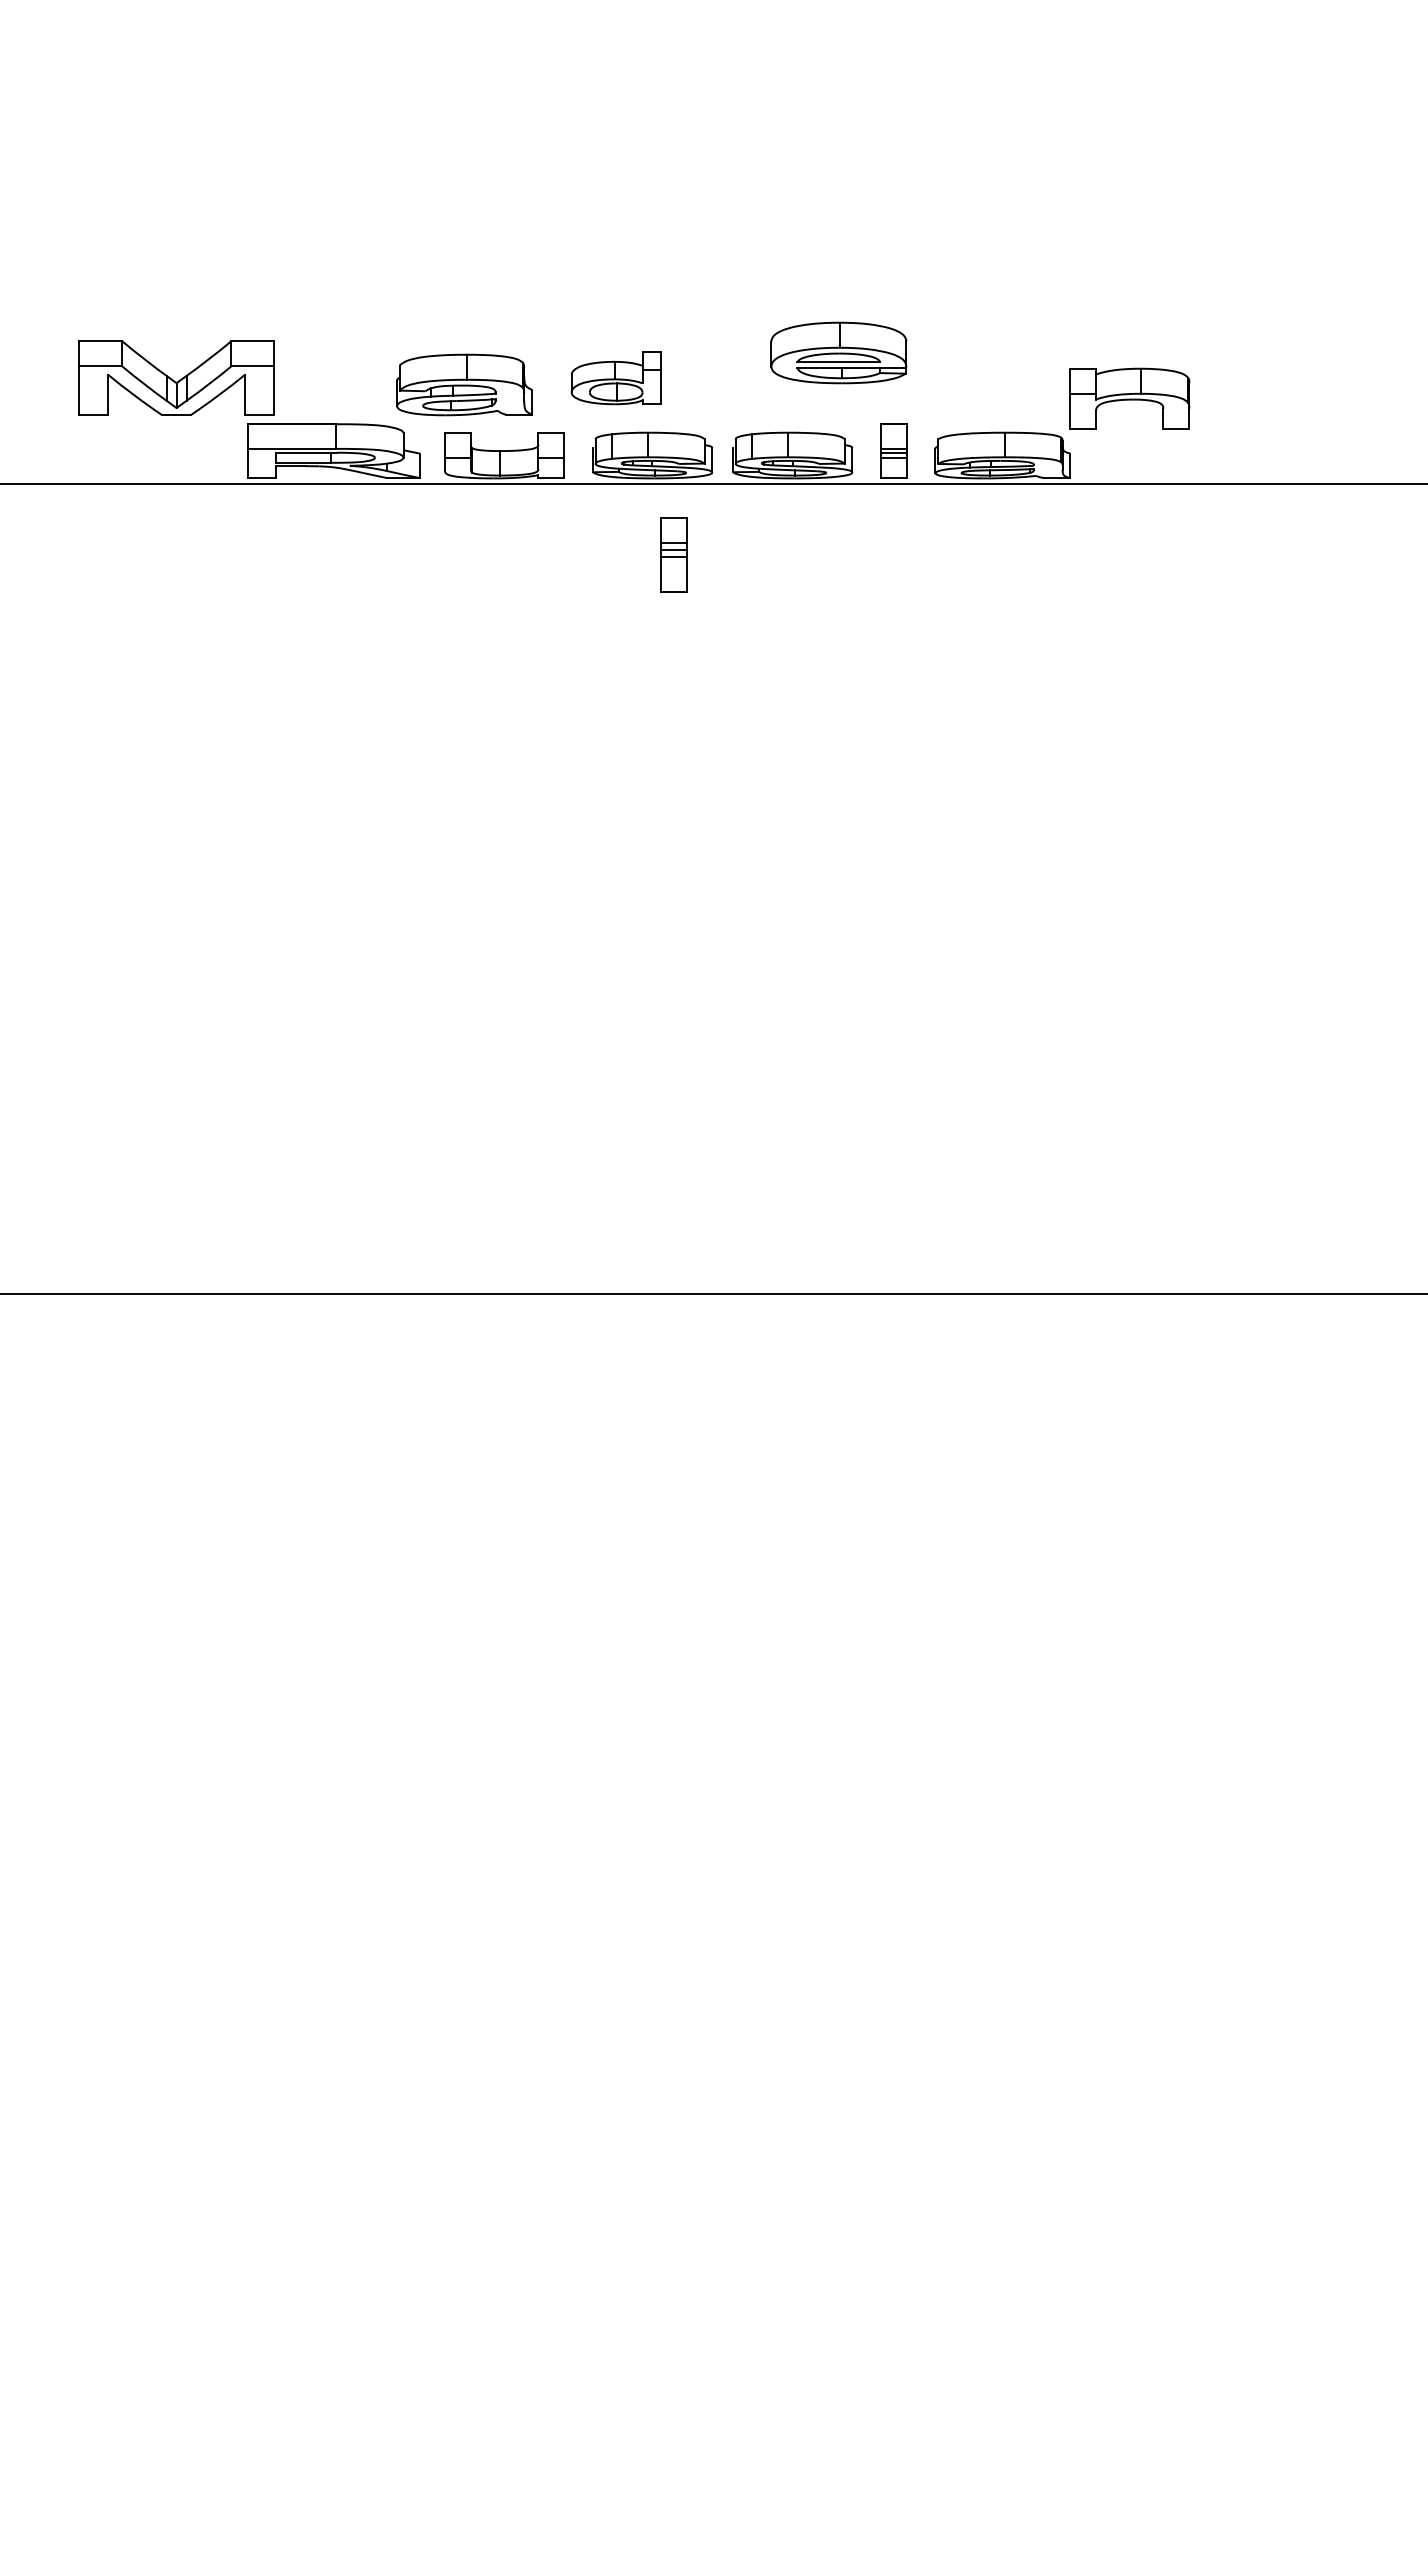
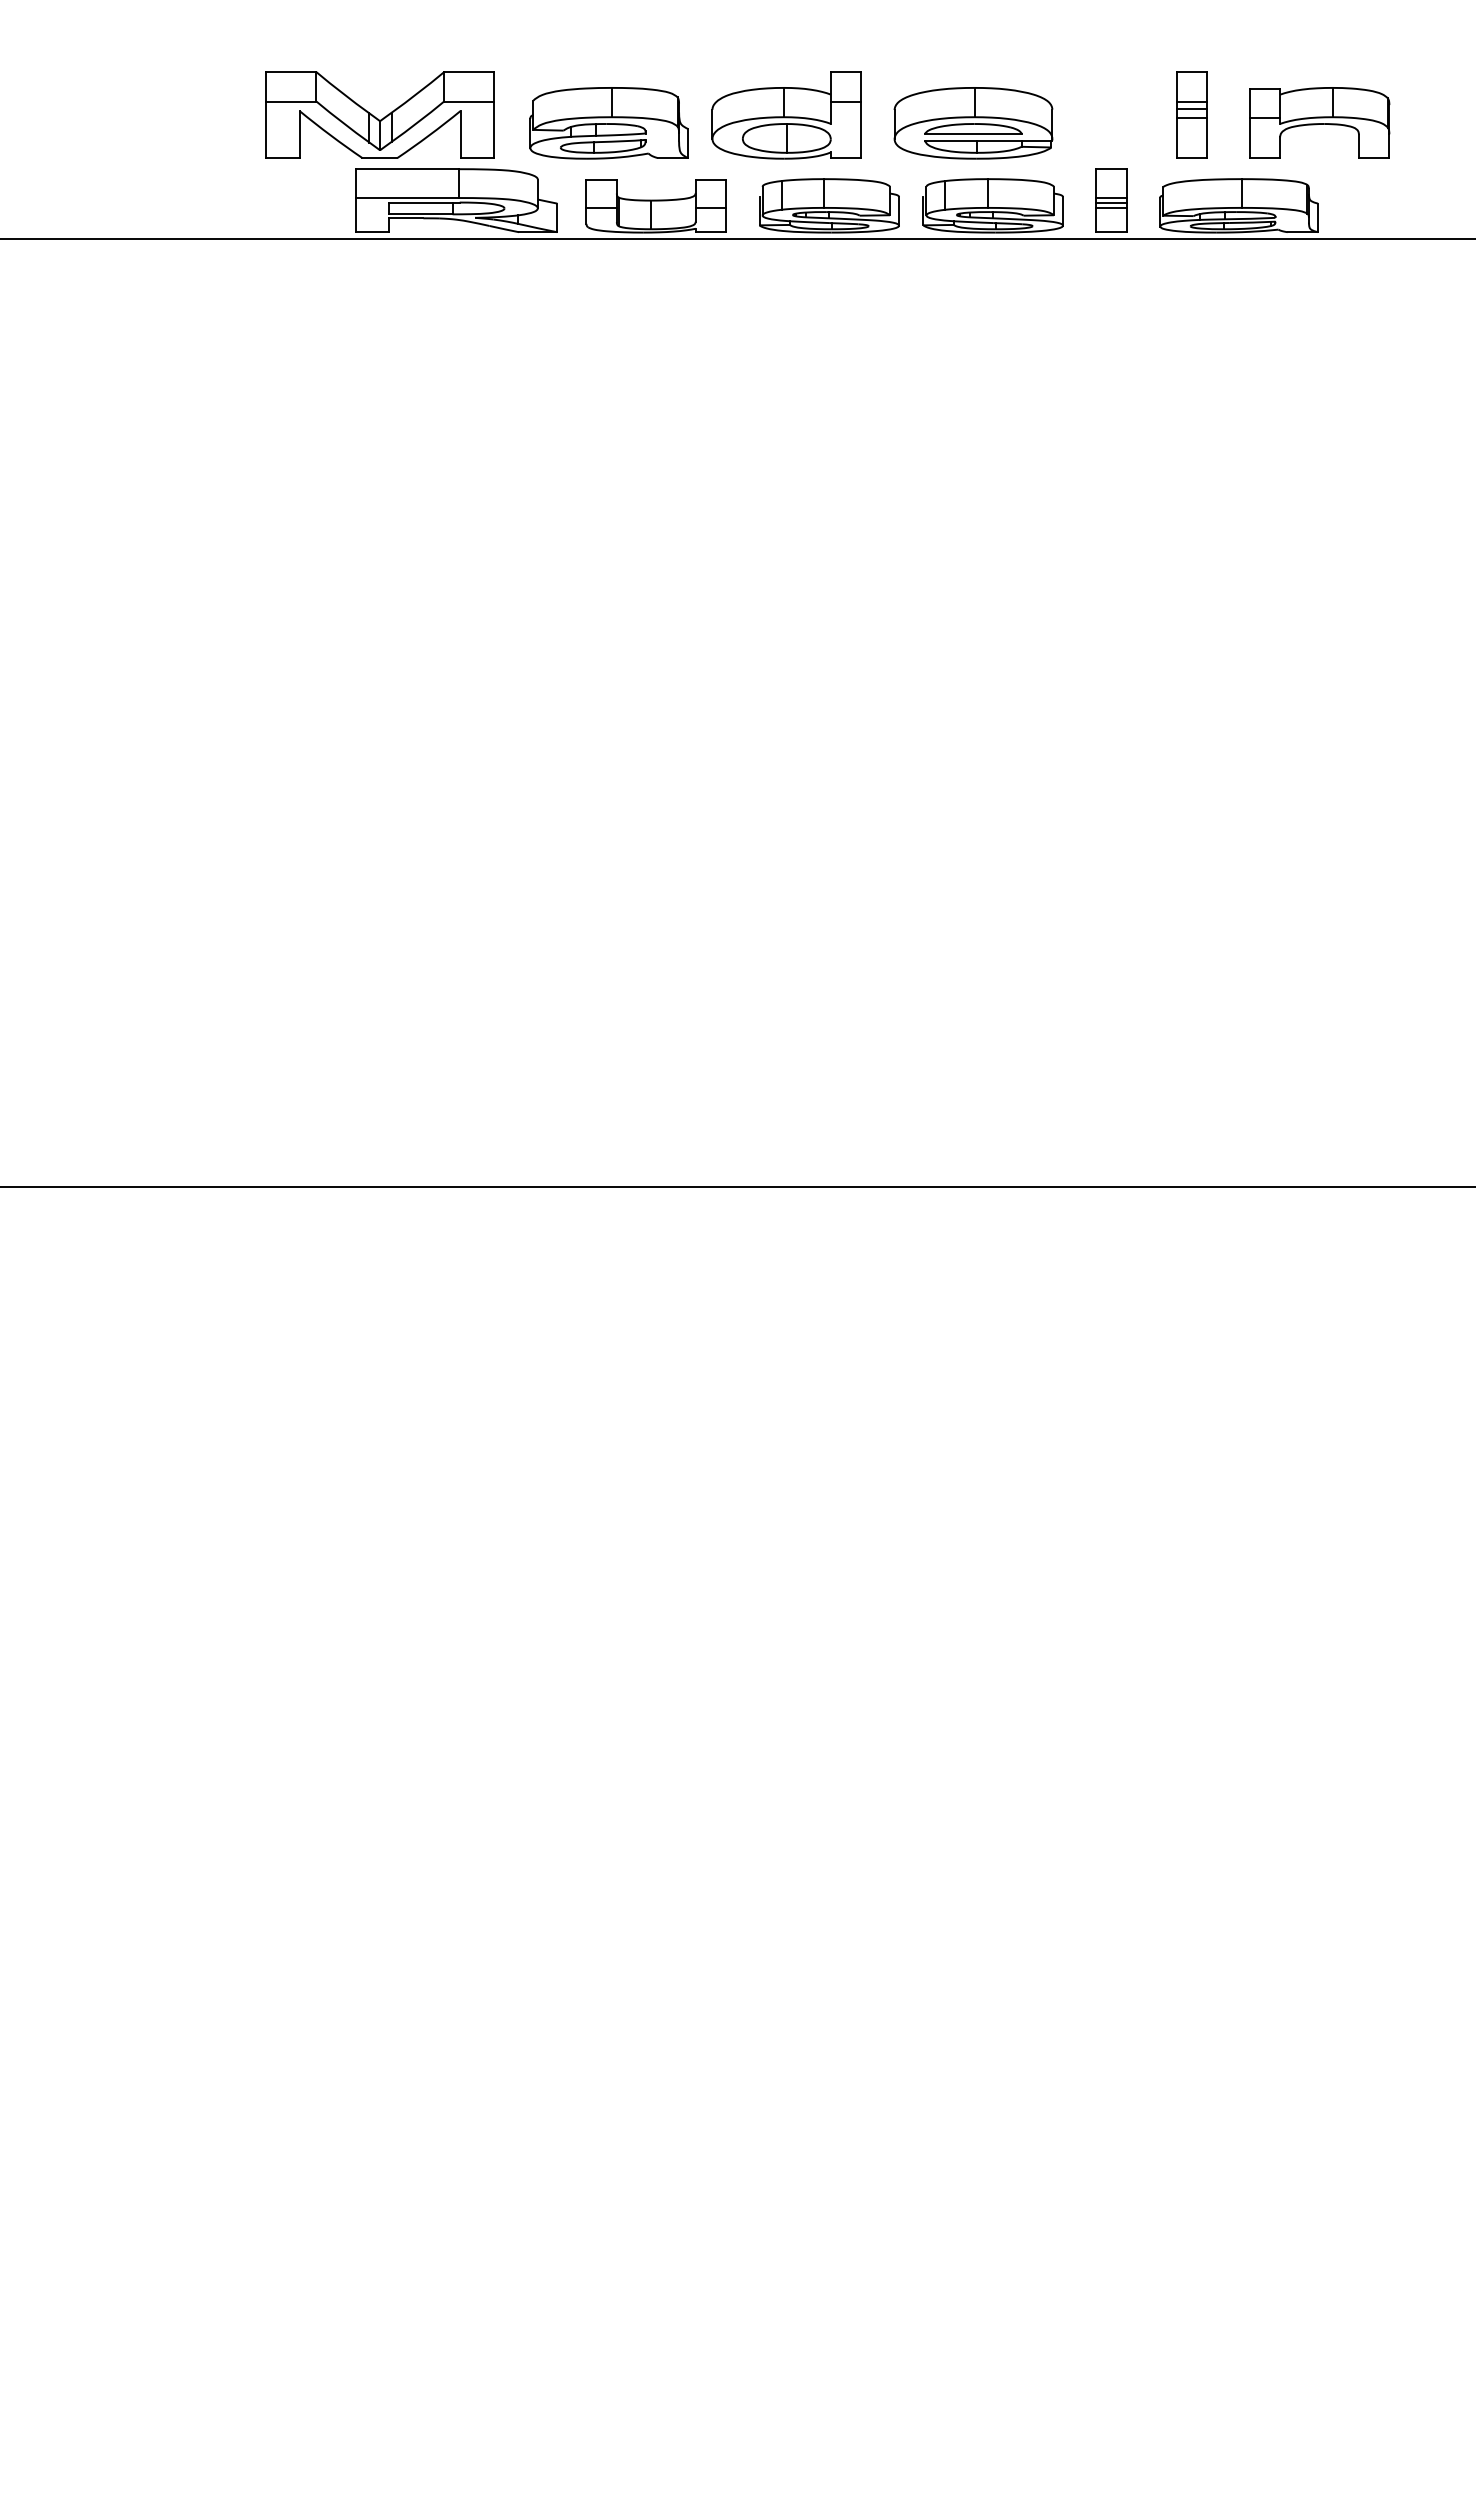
part: (838, 352) -> (973, 122), moved
part: (176, 377) -> (379, 114), moved
part: (615, 378) -> (785, 115), size x1.43
part: (1129, 398) -> (1319, 122), moved
part: (673, 554) -> (1191, 114), moved

